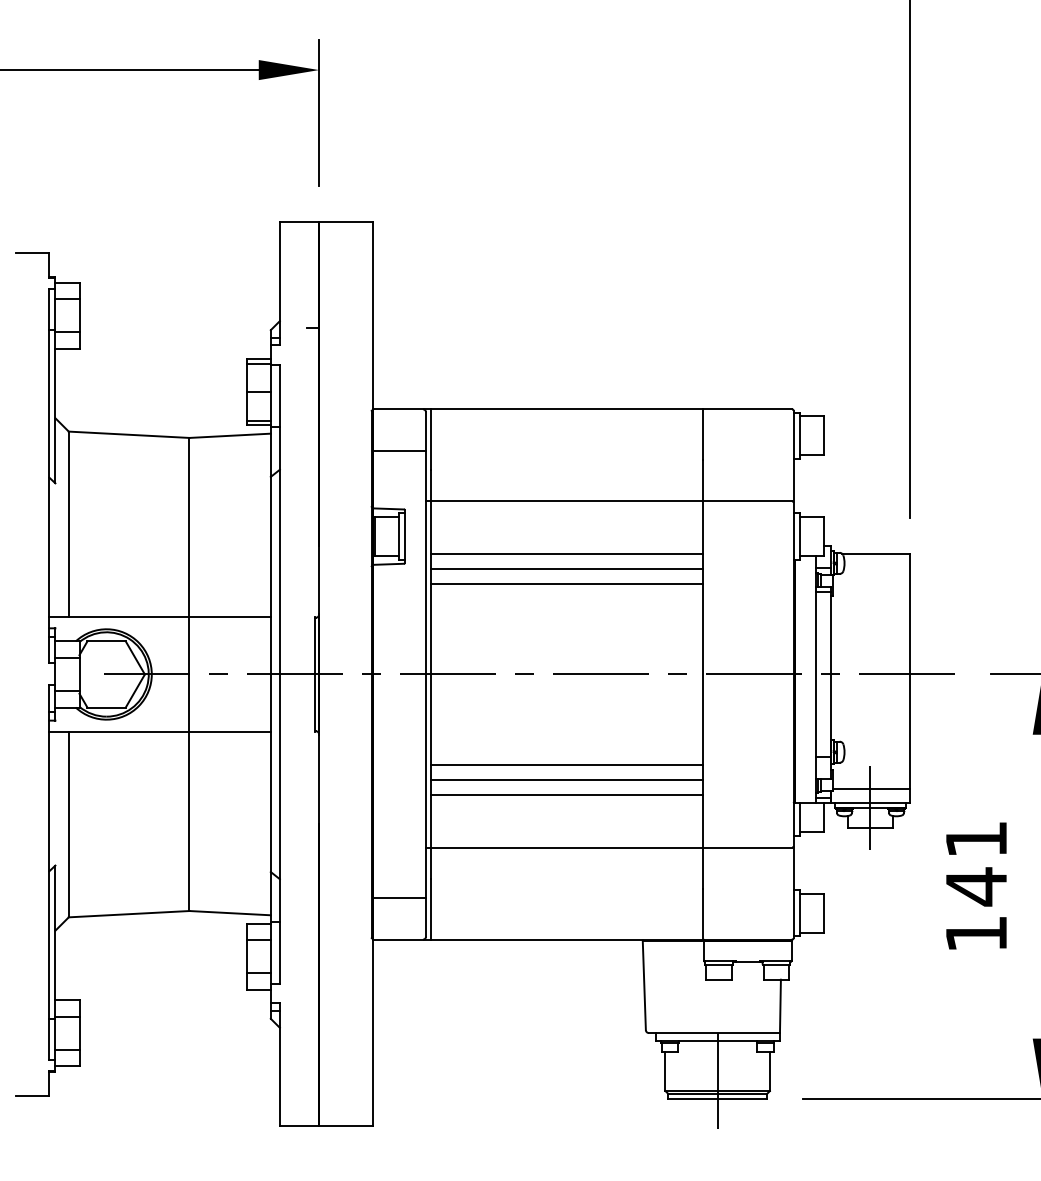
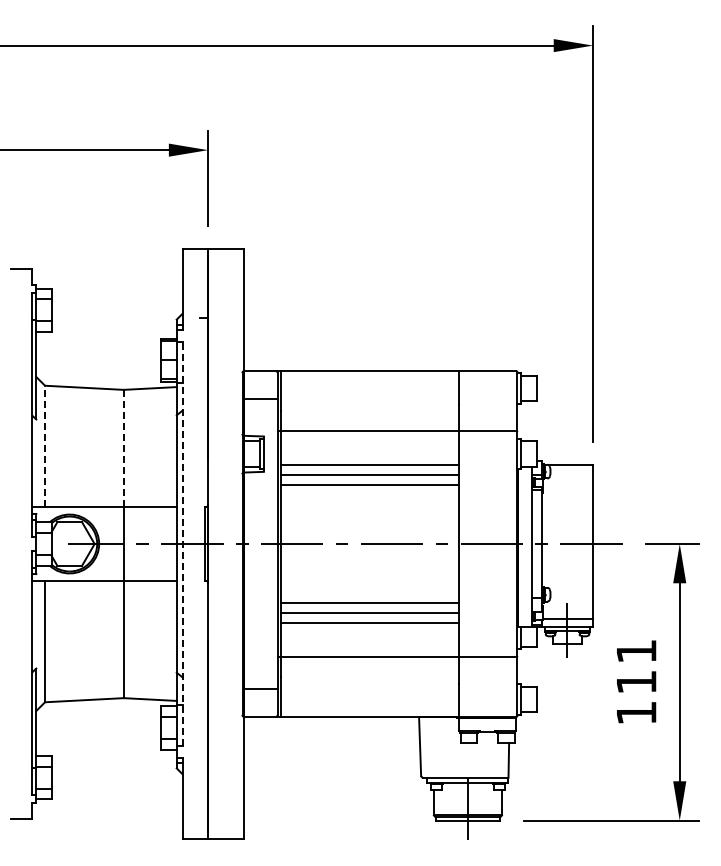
line: (69, 523) -> (45, 445), solid -> dashed
line: (189, 526) -> (123, 447), solid -> dashed
line: (279, 675) -> (182, 544), solid -> dashed
text: (976, 887) -> (636, 682), 141 -> 111

